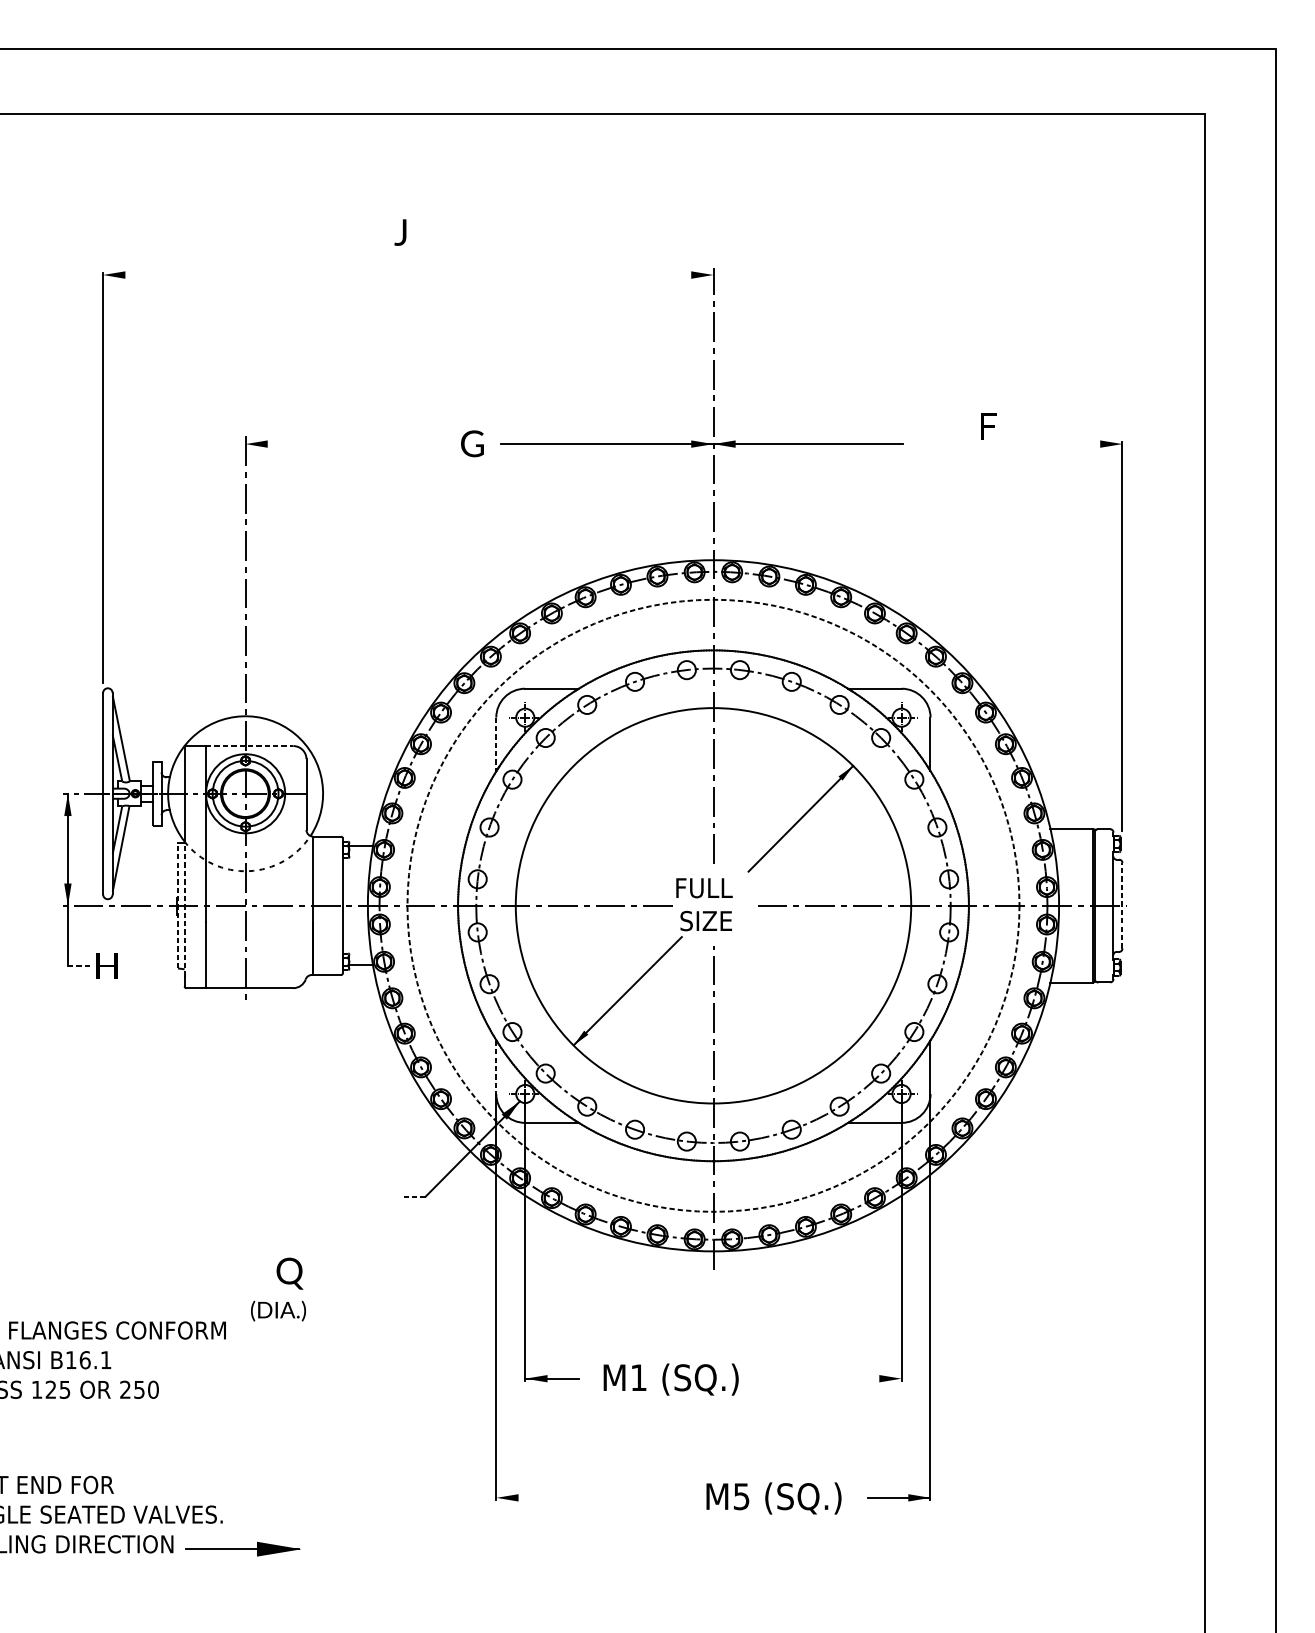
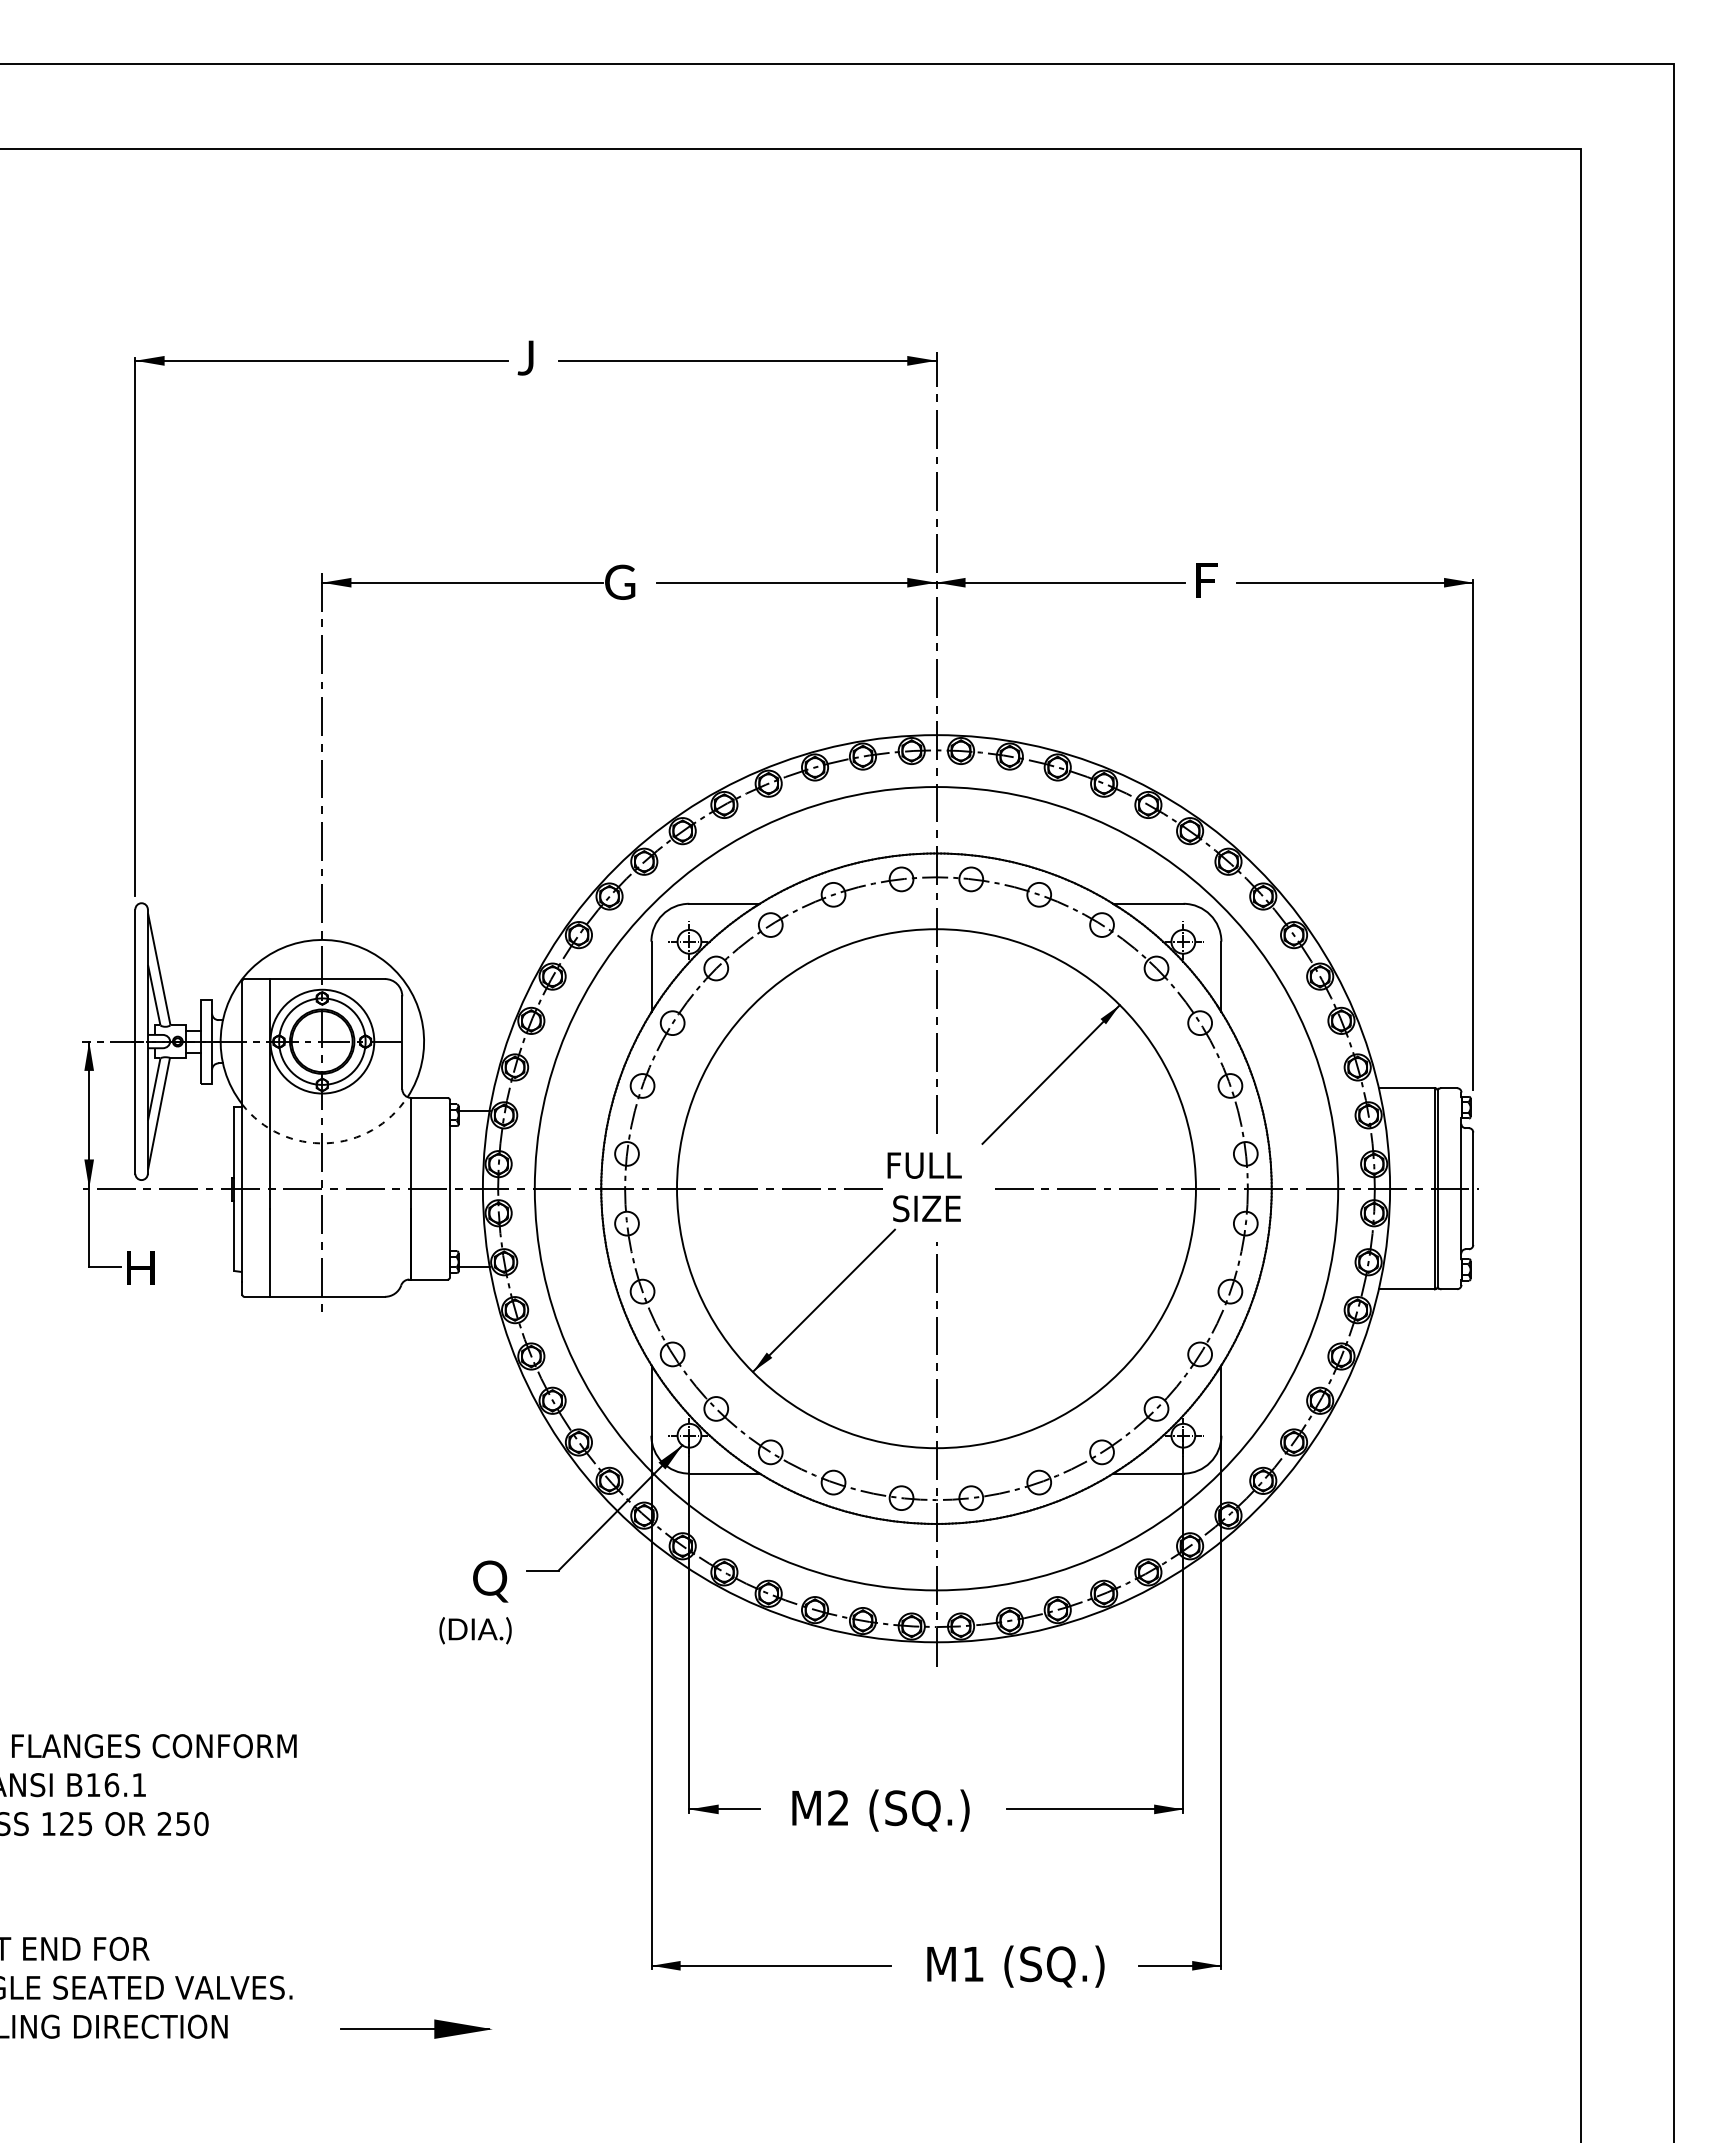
text: (400, 232) -> (525, 357), moved
line: (244, 274) -> (321, 360), added
line: (569, 274) -> (747, 360), added
text: (988, 426) -> (1206, 580), moved
line: (352, 443) -> (462, 582), added
line: (1031, 443) -> (1354, 582), added
line: (496, 744) -> (651, 976), dashed -> solid
line: (250, 746) -> (328, 979), dashed -> solid
line: (177, 905) -> (233, 1188), dashed -> solid
circle: (713, 905) -> (936, 1188), dashed -> solid
line: (1122, 905) -> (1473, 1188), dashed -> solid
line: (184, 910) -> (242, 1194), dashed -> solid
line: (79, 965) -> (104, 1267), dashed -> solid
line: (496, 1067) -> (651, 1400), dashed -> solid
line: (413, 1196) -> (542, 1570), dashed -> solid
text: (278, 1289) -> (475, 1602), moved
text: (638, 1377) -> (838, 1807), M1 -> M2
line: (834, 1378) -> (1095, 1809), added
text: (741, 1496) -> (973, 1964), M5 -> M1
line: (587, 1497) -> (771, 1965), added
part: (242, 1548) -> (415, 2028), moved

